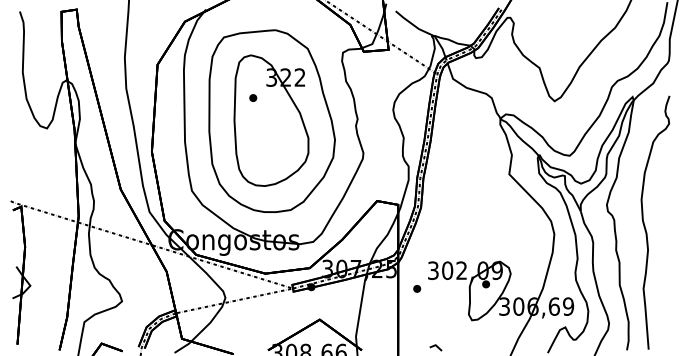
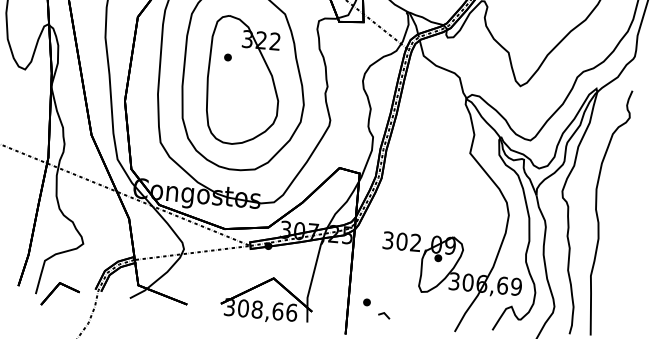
part: (417, 288) -> (367, 302), moved

